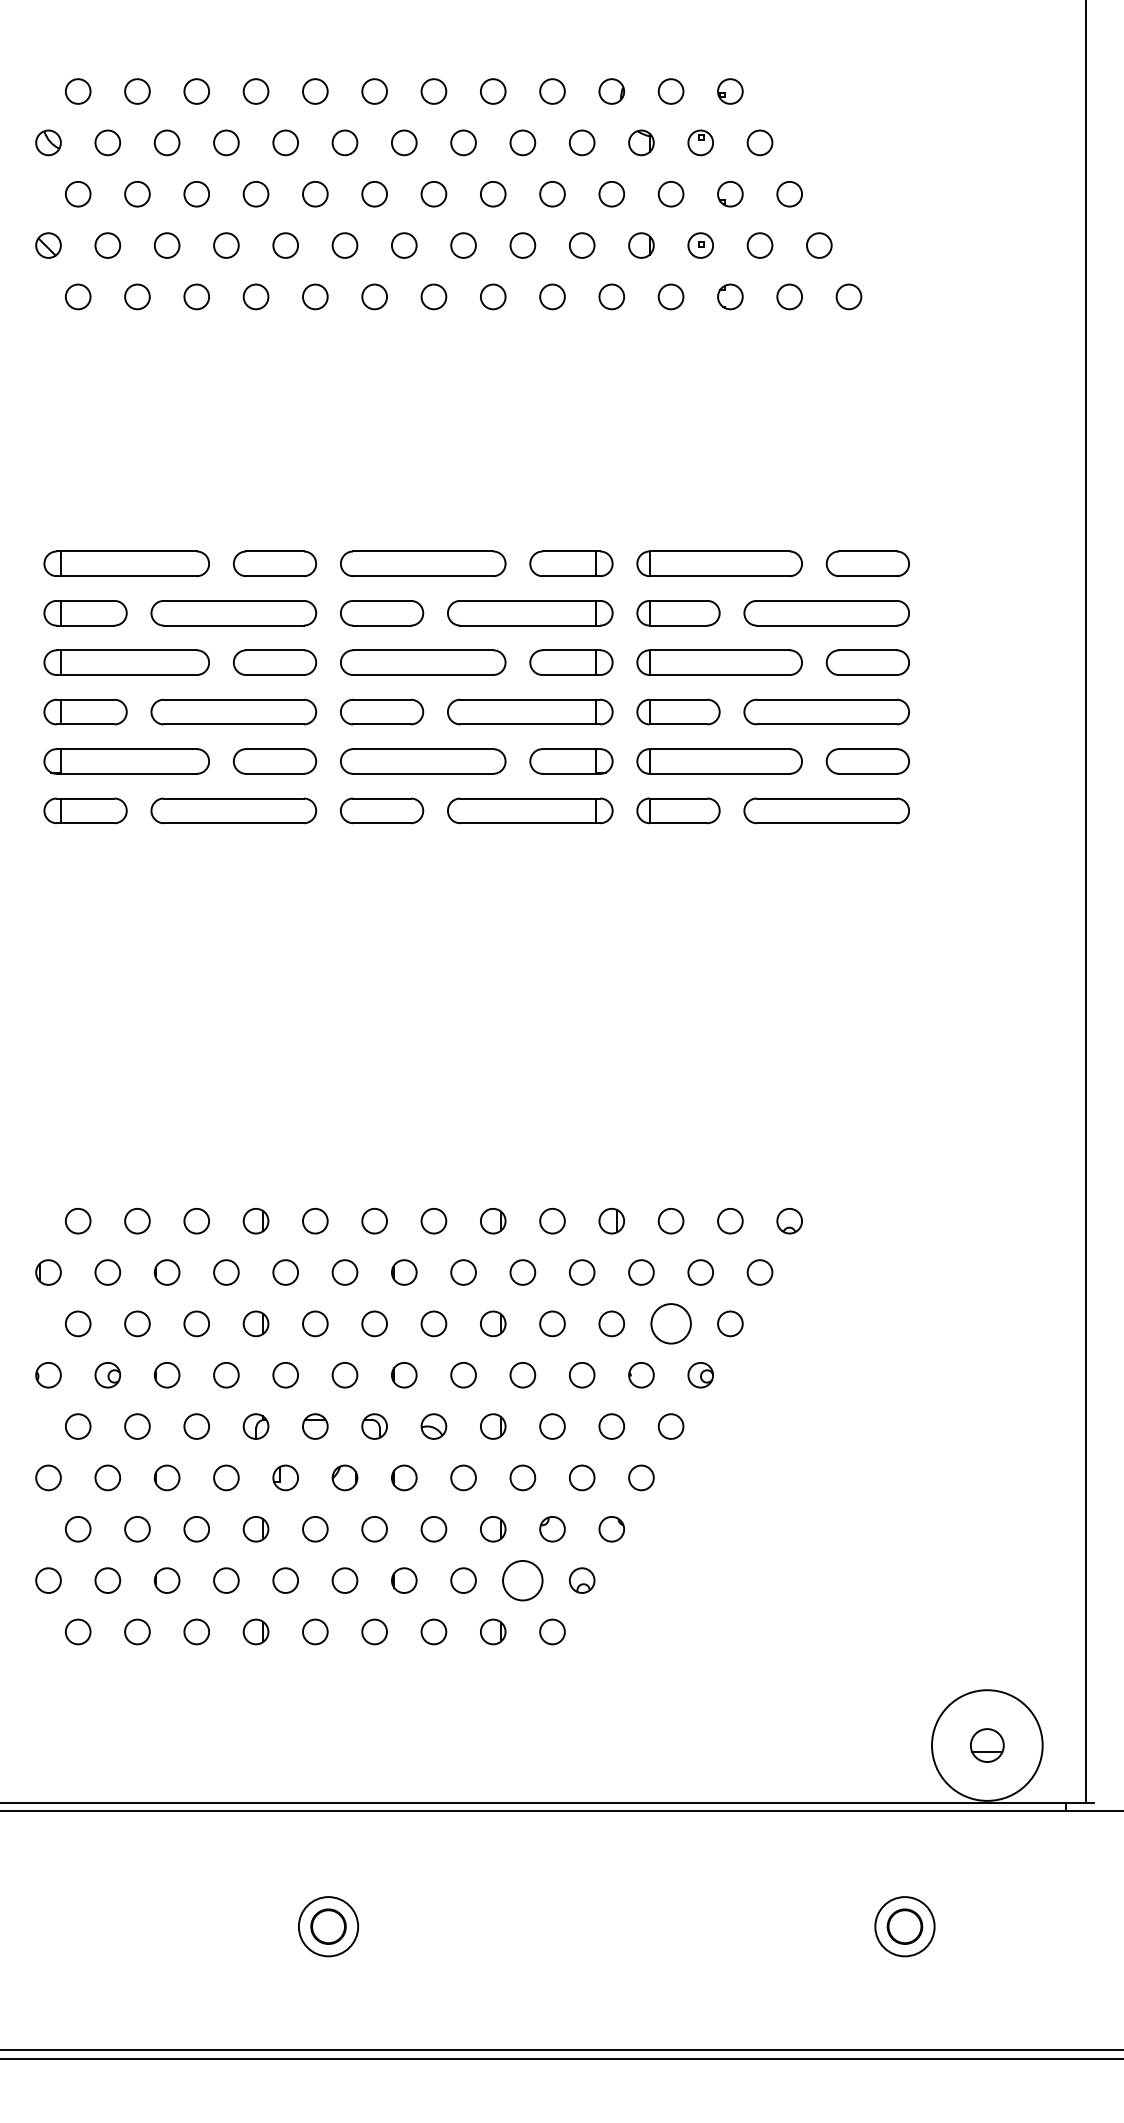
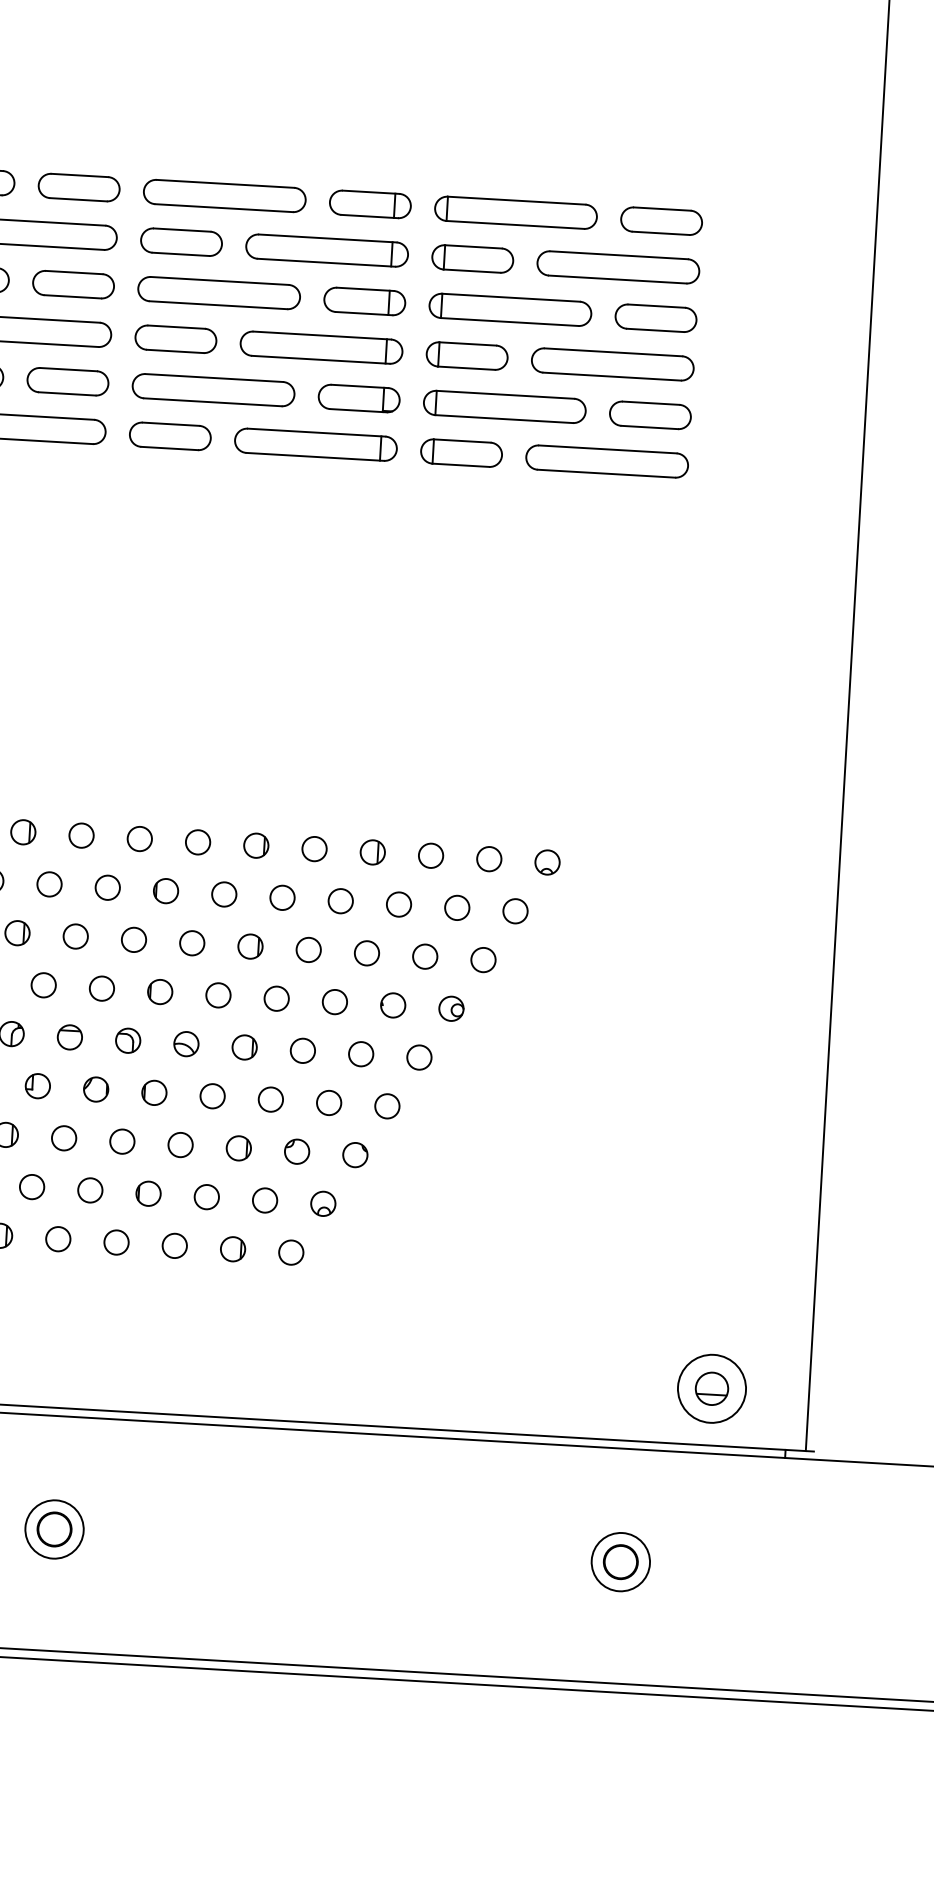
circle: (670, 1323) -> (424, 956), size x0.62
circle: (522, 1580) -> (264, 1200), size x0.62
circle: (986, 1745) -> (711, 1388), size x0.62

